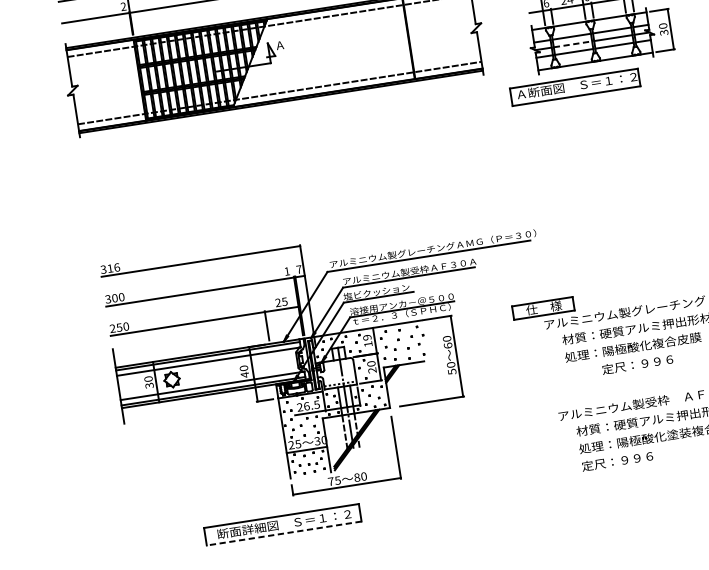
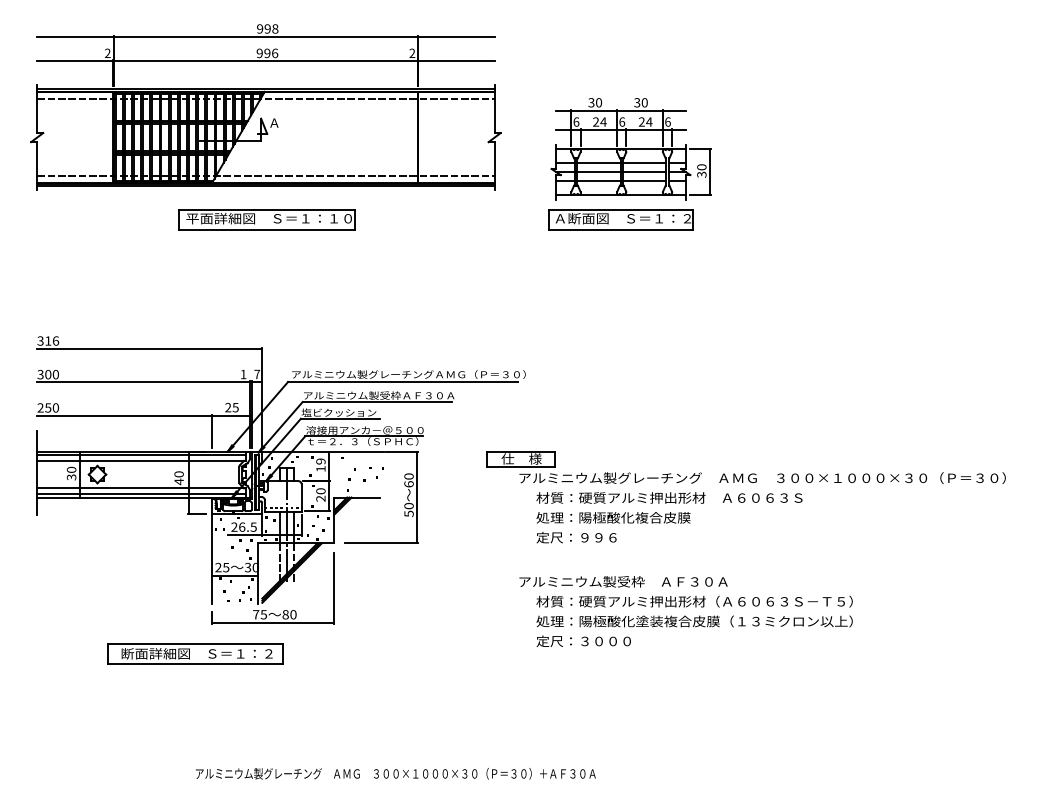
line: (572, 44) -> (598, 172), dashed -> solid
part: (574, 86) -> (620, 219), moved
part: (286, 131) -> (266, 219), added
text: (637, 364) -> (576, 537), moved
text: (642, 457) -> (605, 641), 定尺：９９６ -> 定尺：３０００
line: (284, 533) -> (195, 664), dashed -> solid

